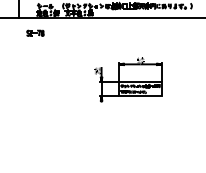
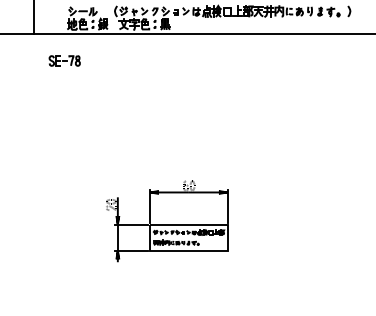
part: (128, 79) -> (167, 220), moved

